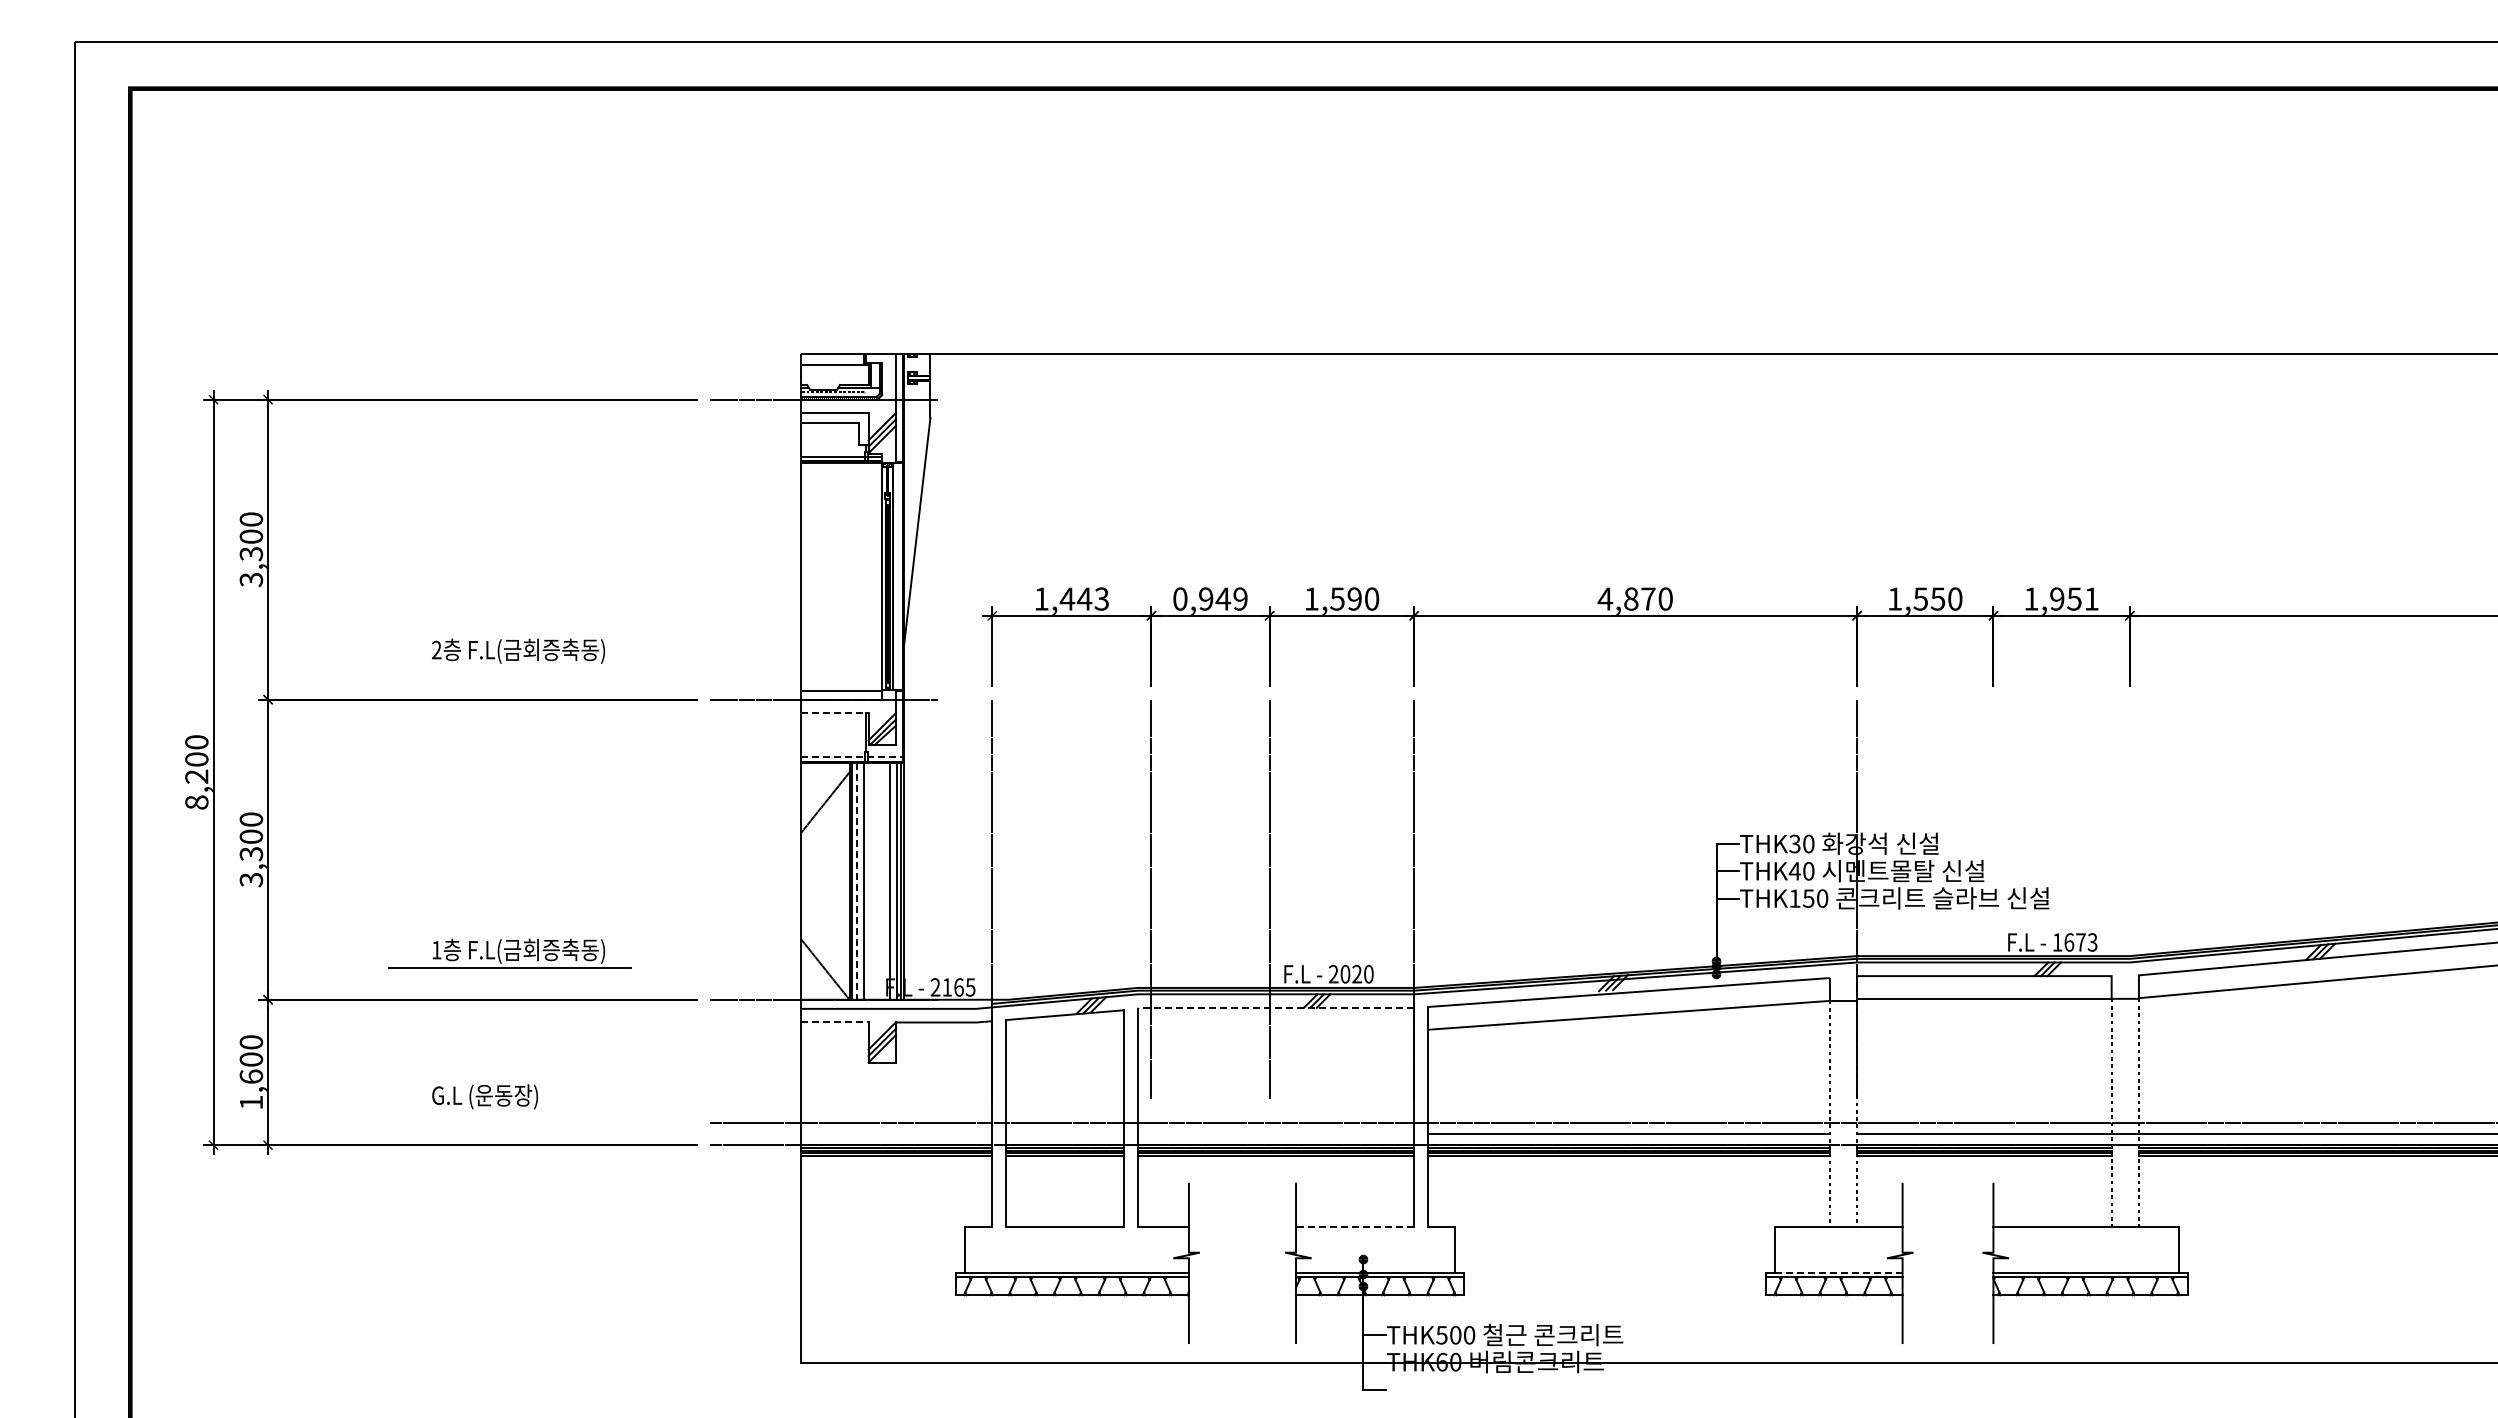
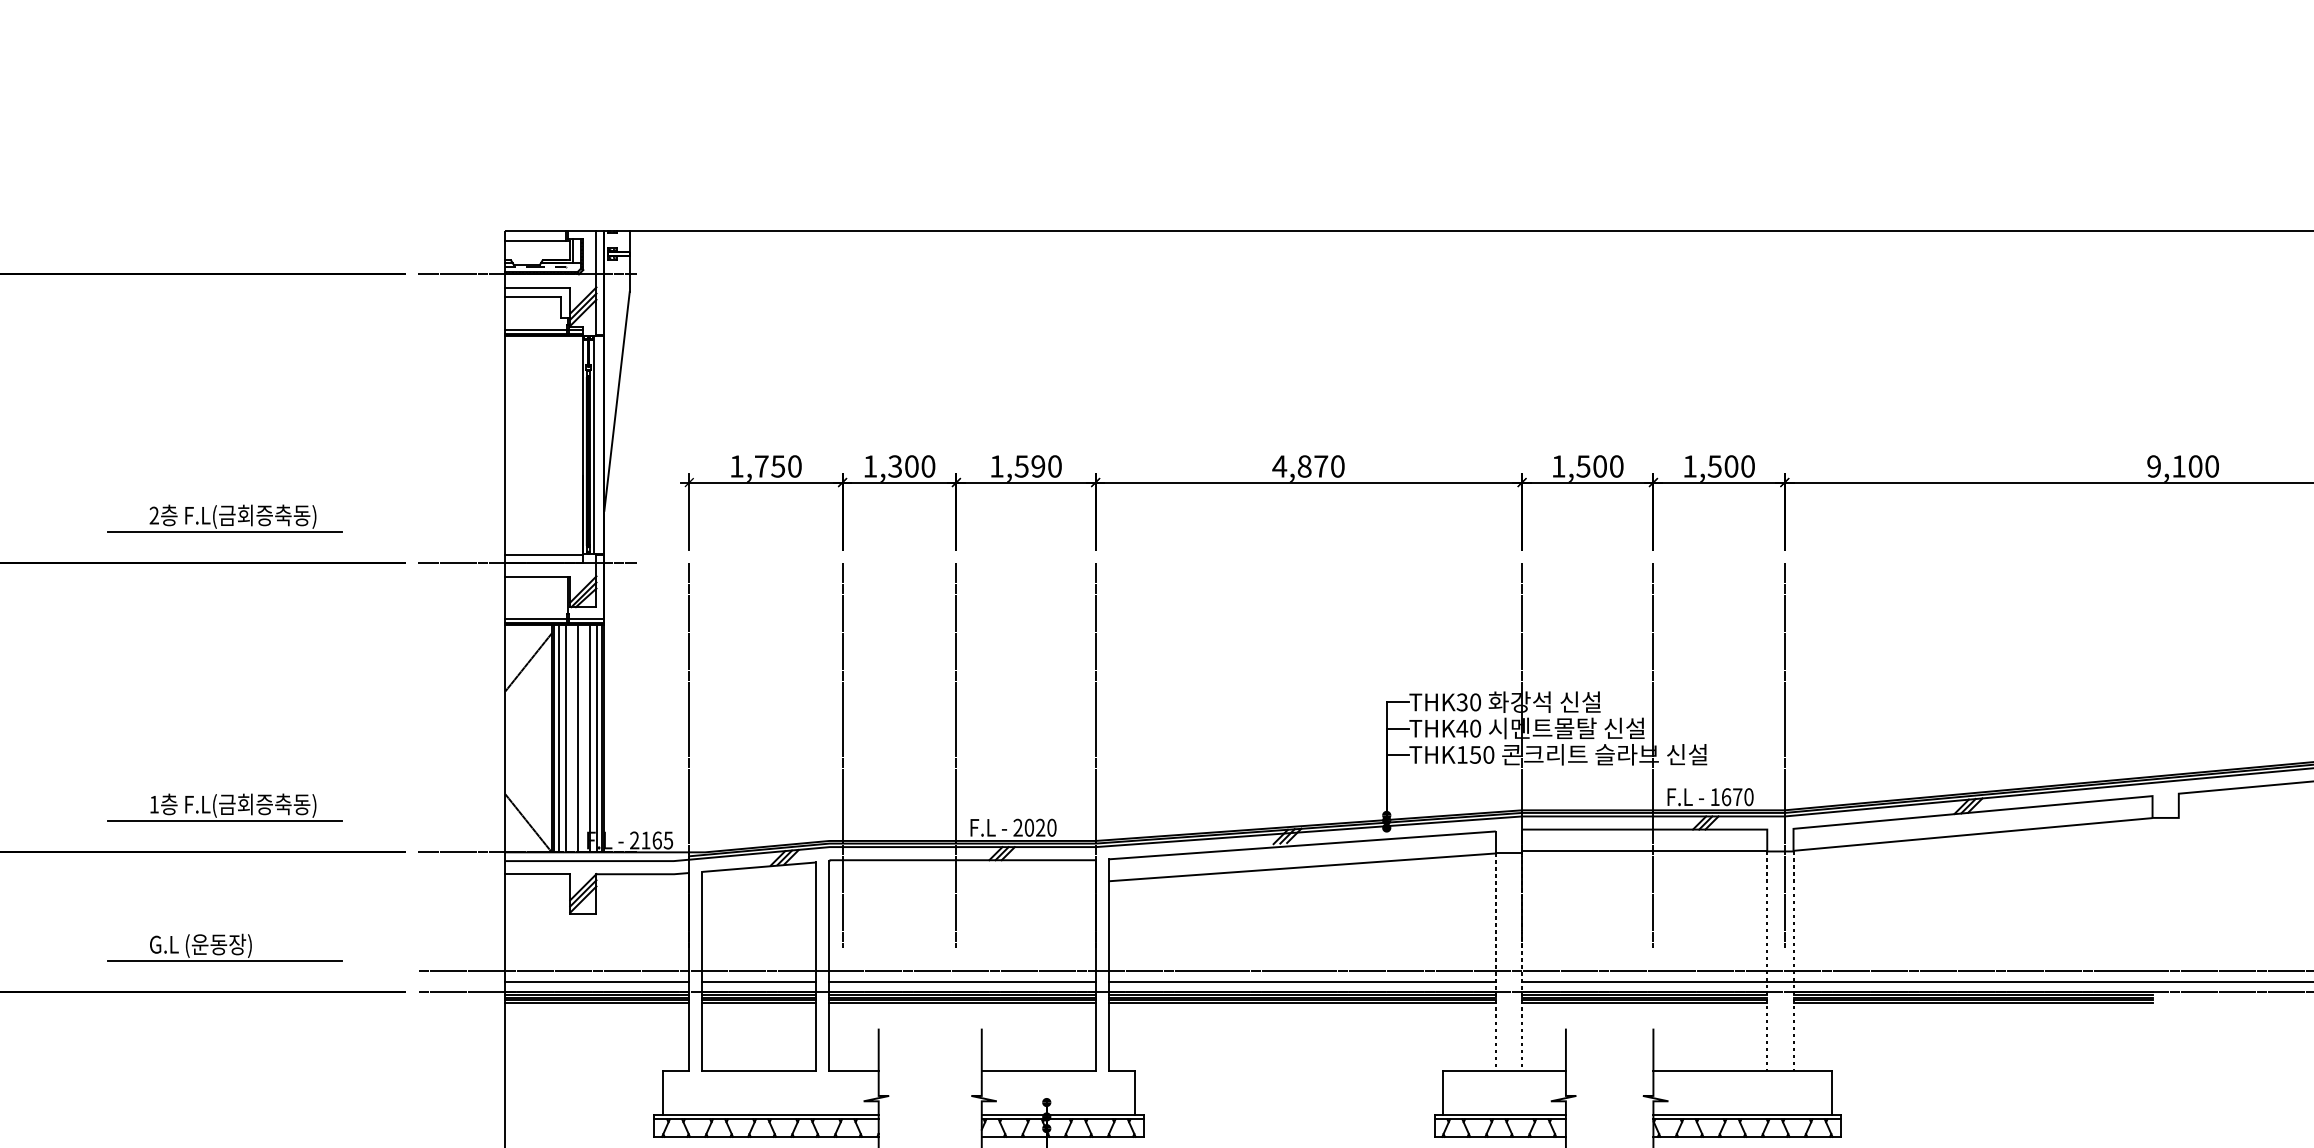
text: (1084, 598) -> (778, 465), 1,443 -> 1,750
text: (1210, 598) -> (899, 465), 0,949 -> 1,300
text: (1937, 598) -> (1599, 465), 1,550 -> 1,500
text: (2073, 598) -> (1730, 465), 1,951 -> 1,500
line: (509, 667) -> (224, 532), added
line: (834, 713) -> (537, 576), dashed -> solid
line: (852, 756) -> (554, 618), dashed -> solid
line: (876, 881) -> (577, 738), added
line: (856, 882) -> (558, 739), dashed -> solid
line: (1993, 898) -> (1653, 754), added
line: (2129, 898) -> (1784, 754), added
text: (2092, 942) -> (1748, 797), 1673 -> 1670
line: (1274, 1007) -> (961, 859), dashed -> solid
line: (834, 1022) -> (537, 874), dashed -> solid
line: (509, 1113) -> (224, 961), added
line: (896, 1134) -> (597, 982), added
line: (1064, 1134) -> (758, 982), added
line: (1275, 1134) -> (962, 982), added
line: (1354, 1227) -> (1038, 1071), dashed -> solid
line: (1838, 1272) -> (1504, 1115), dashed -> solid

